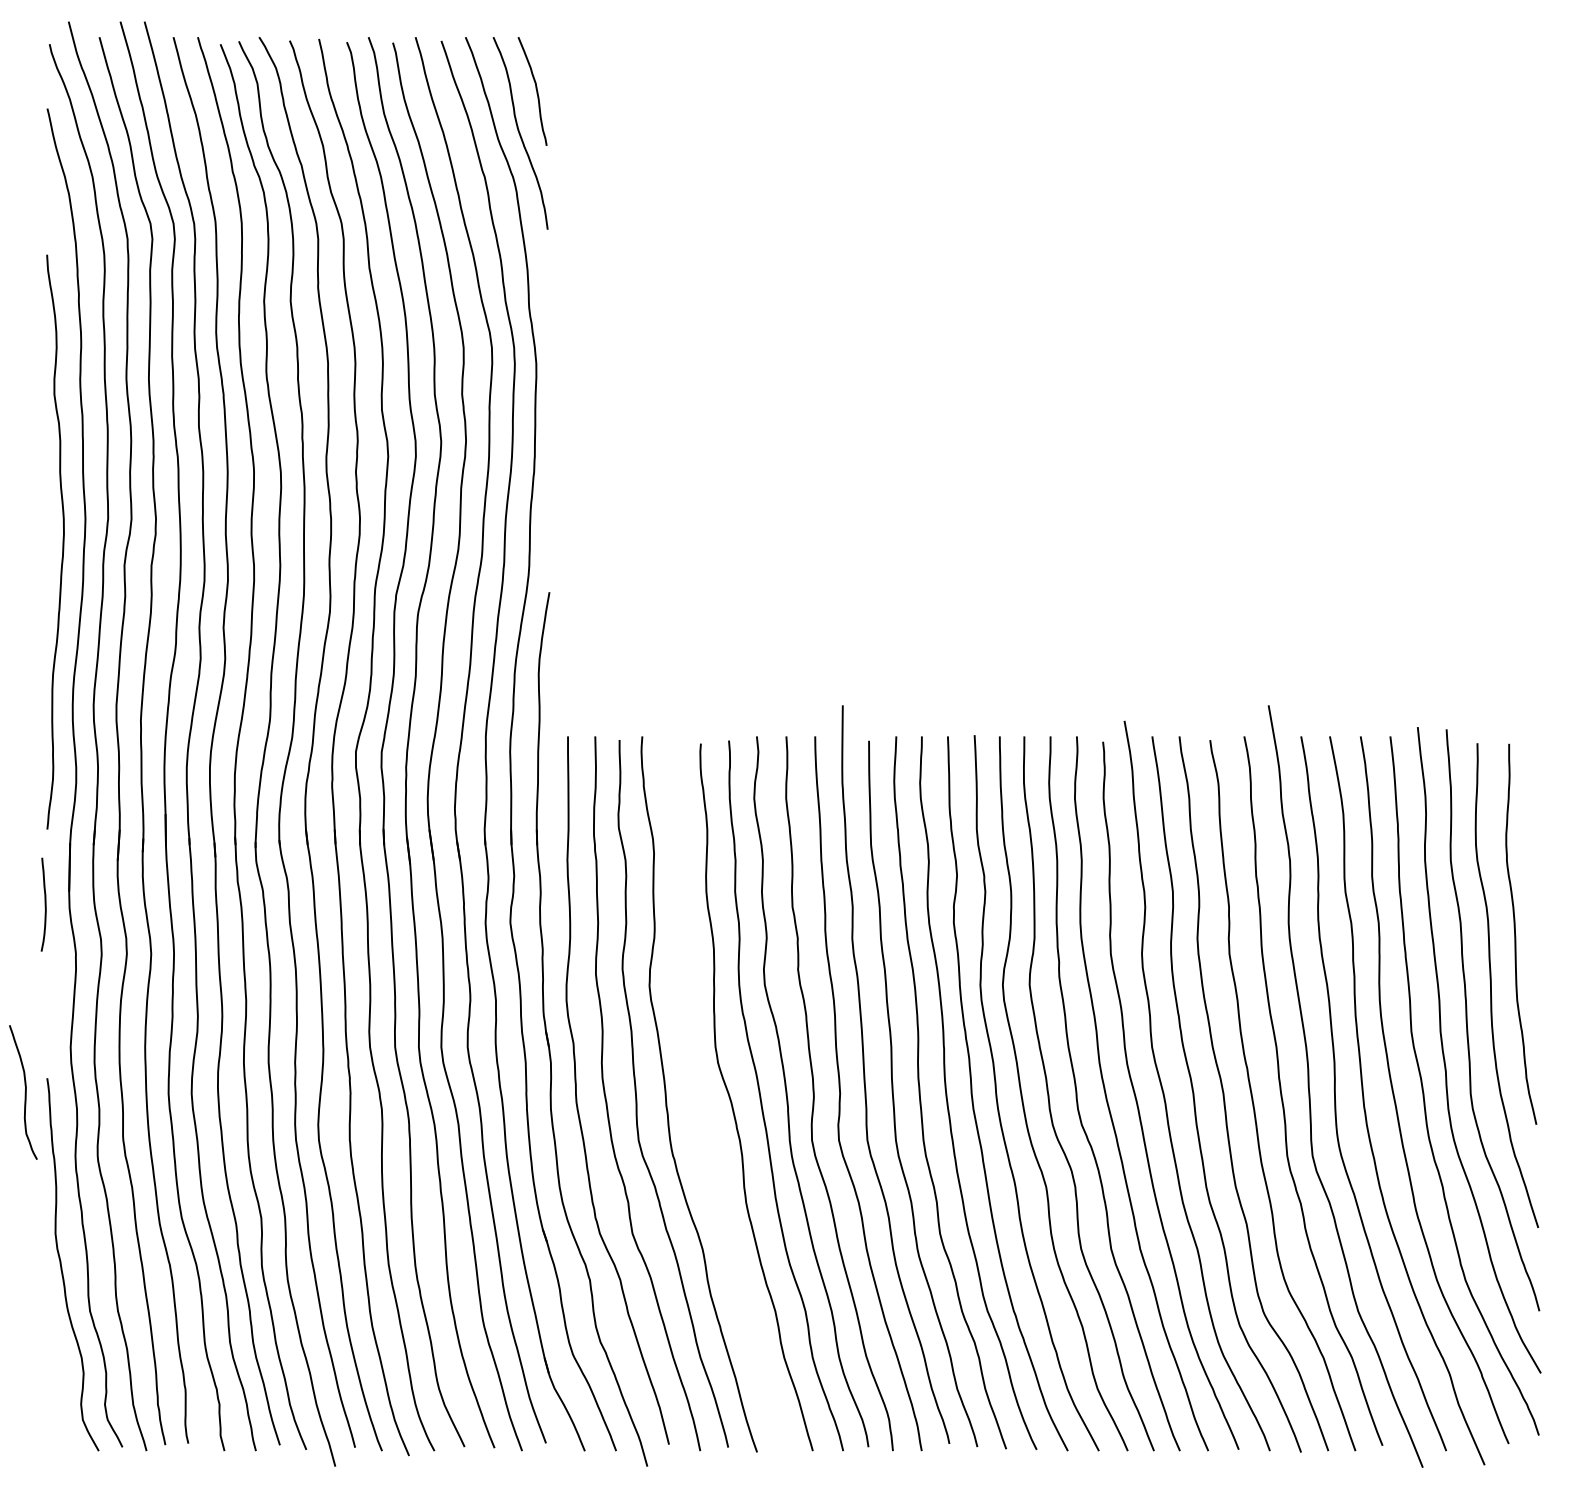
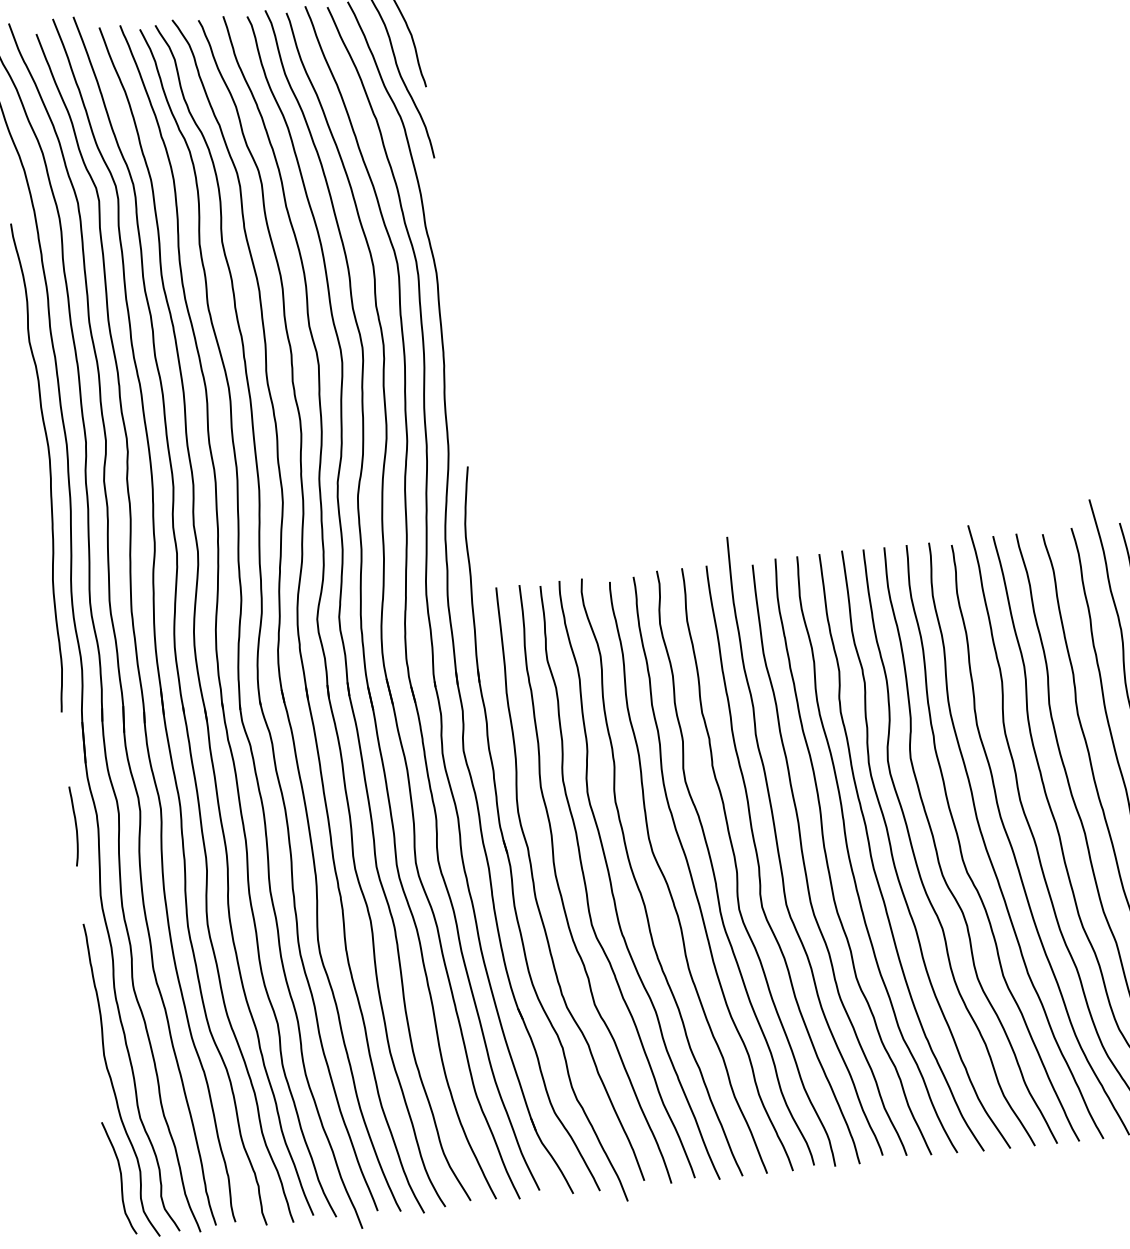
curve: (44, 904) -> (75, 826), moved
curve: (24, 1092) -> (120, 1178), moved
curve: (697, 1099) -> (638, 884), added

